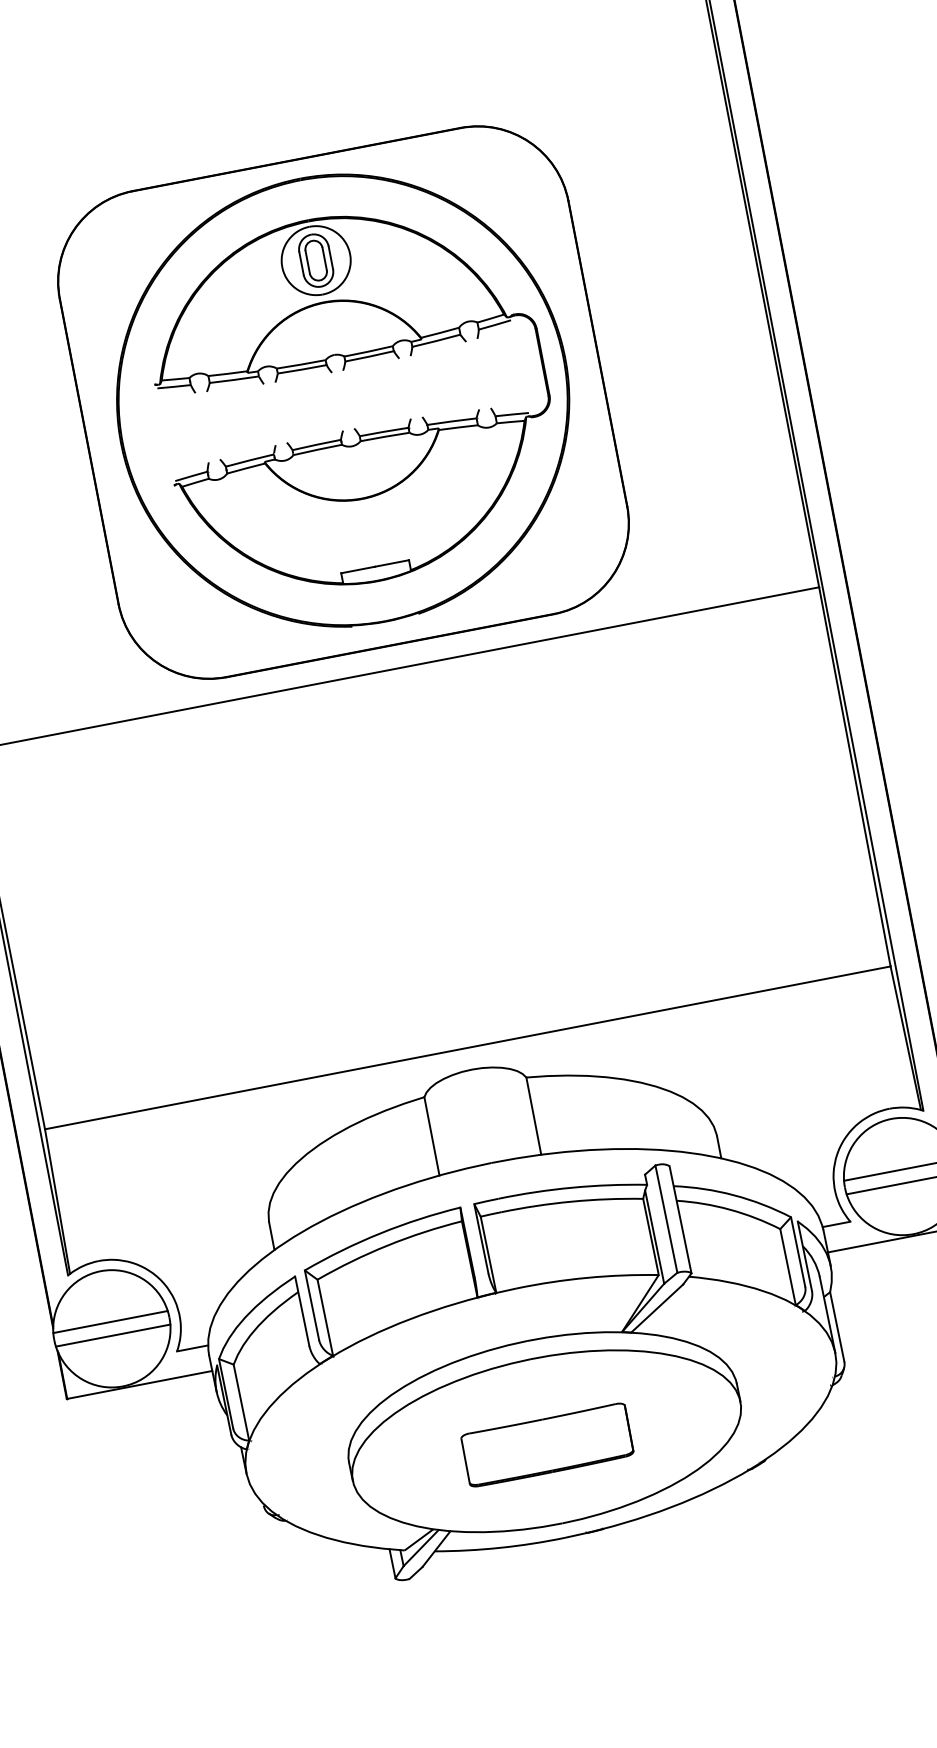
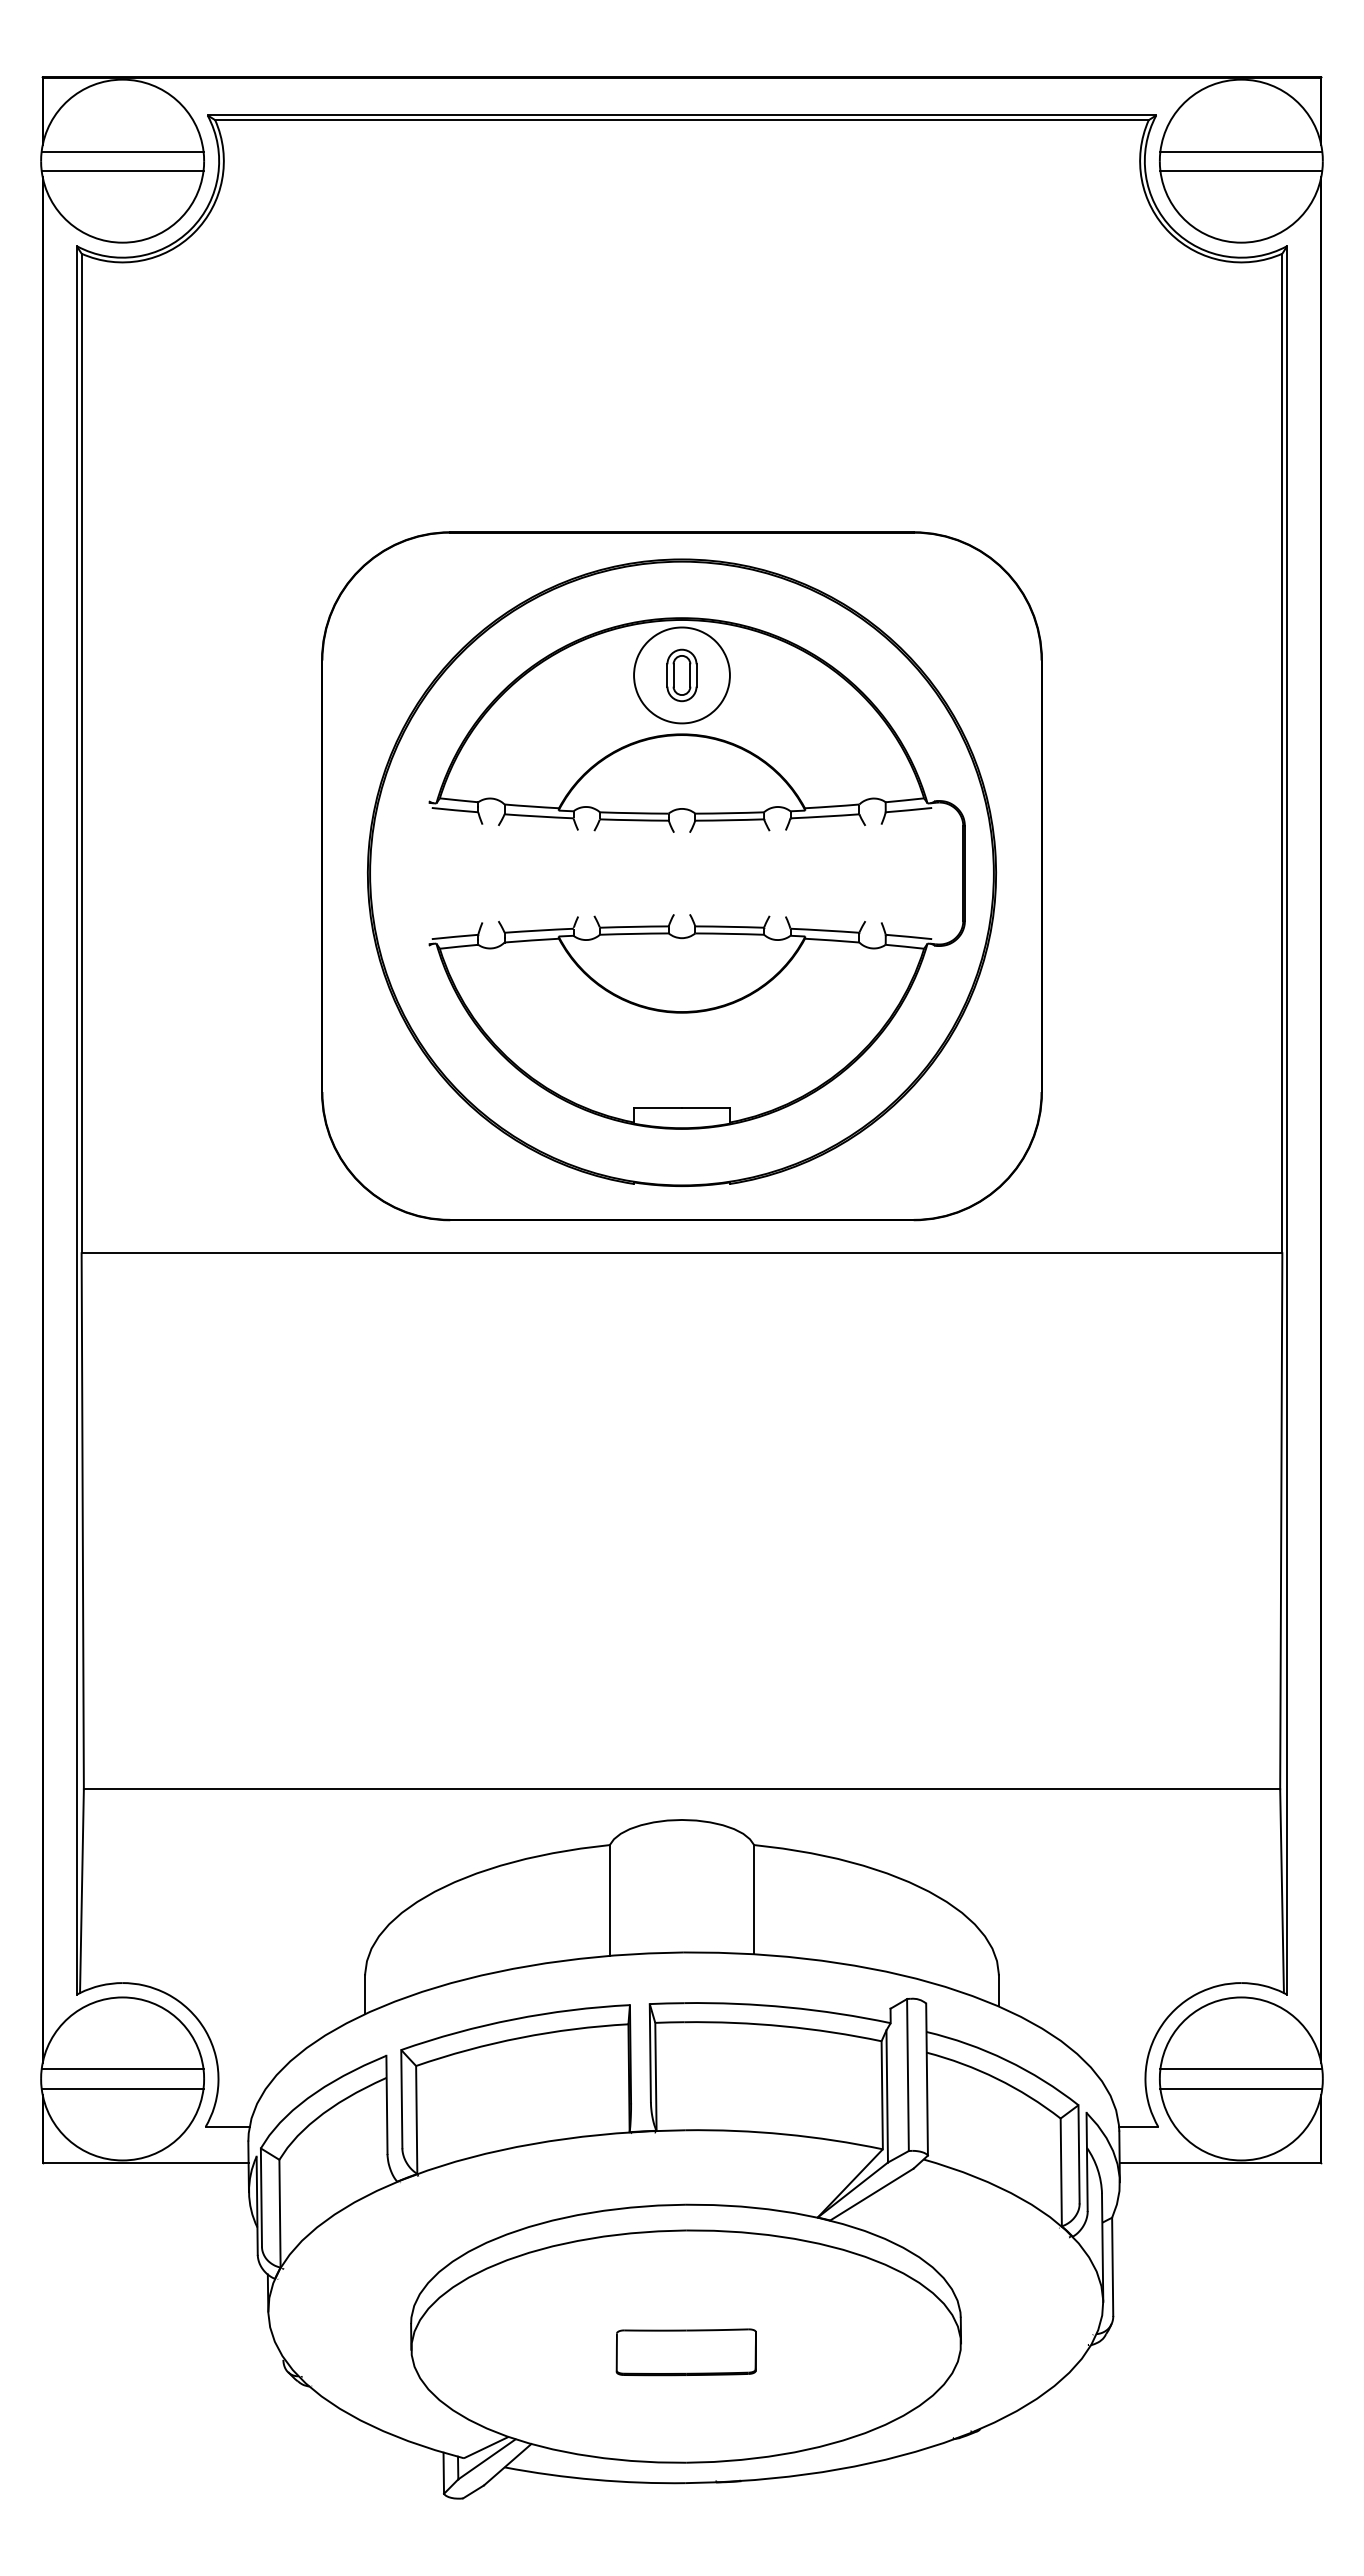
part: (315, 260) -> (681, 675), size x0.7
part: (547, 1445) -> (686, 2352), size x0.6

